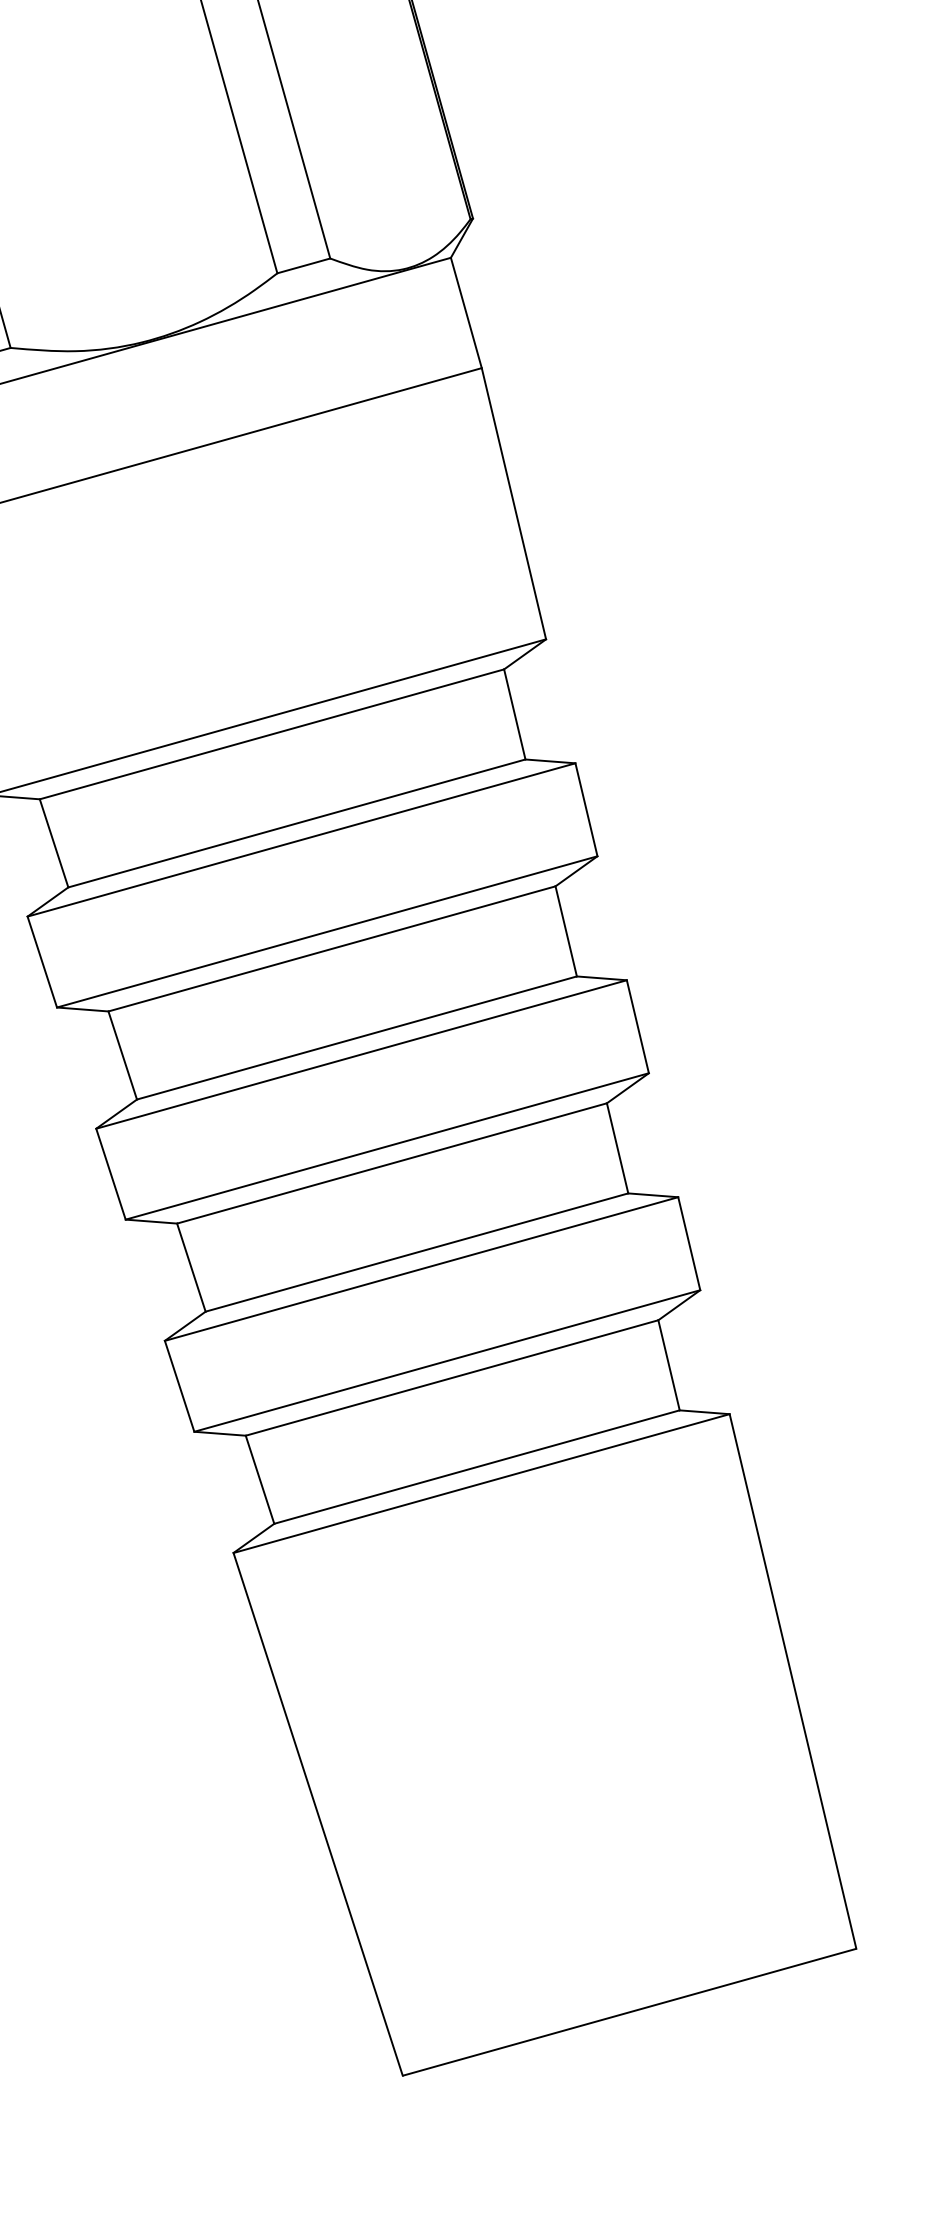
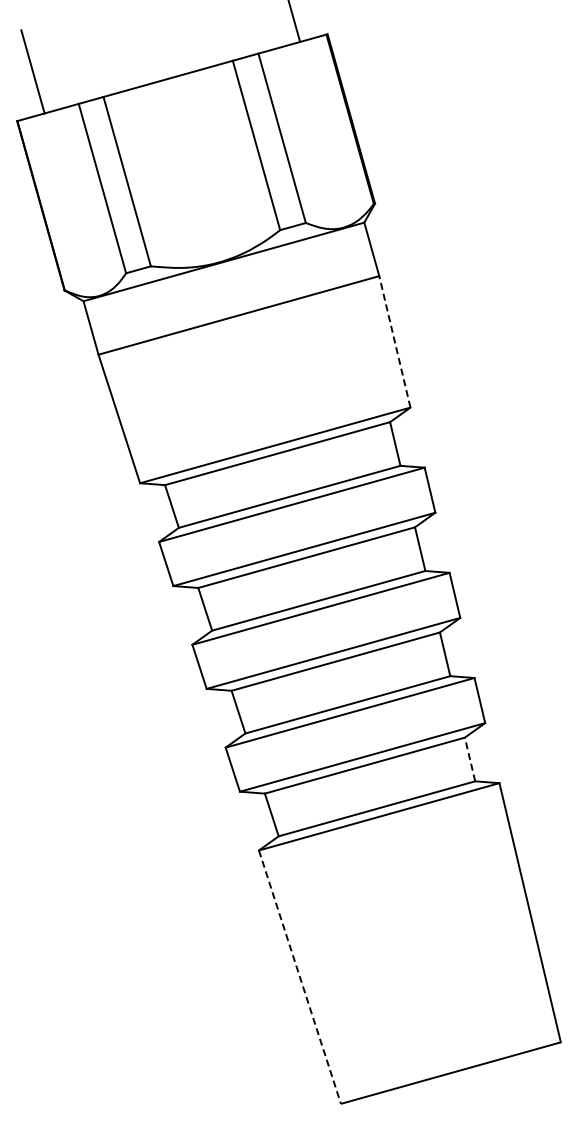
line: (513, 502) -> (394, 341), solid -> dashed
line: (667, 1365) -> (469, 759), solid -> dashed
line: (319, 1815) -> (300, 977), solid -> dashed

